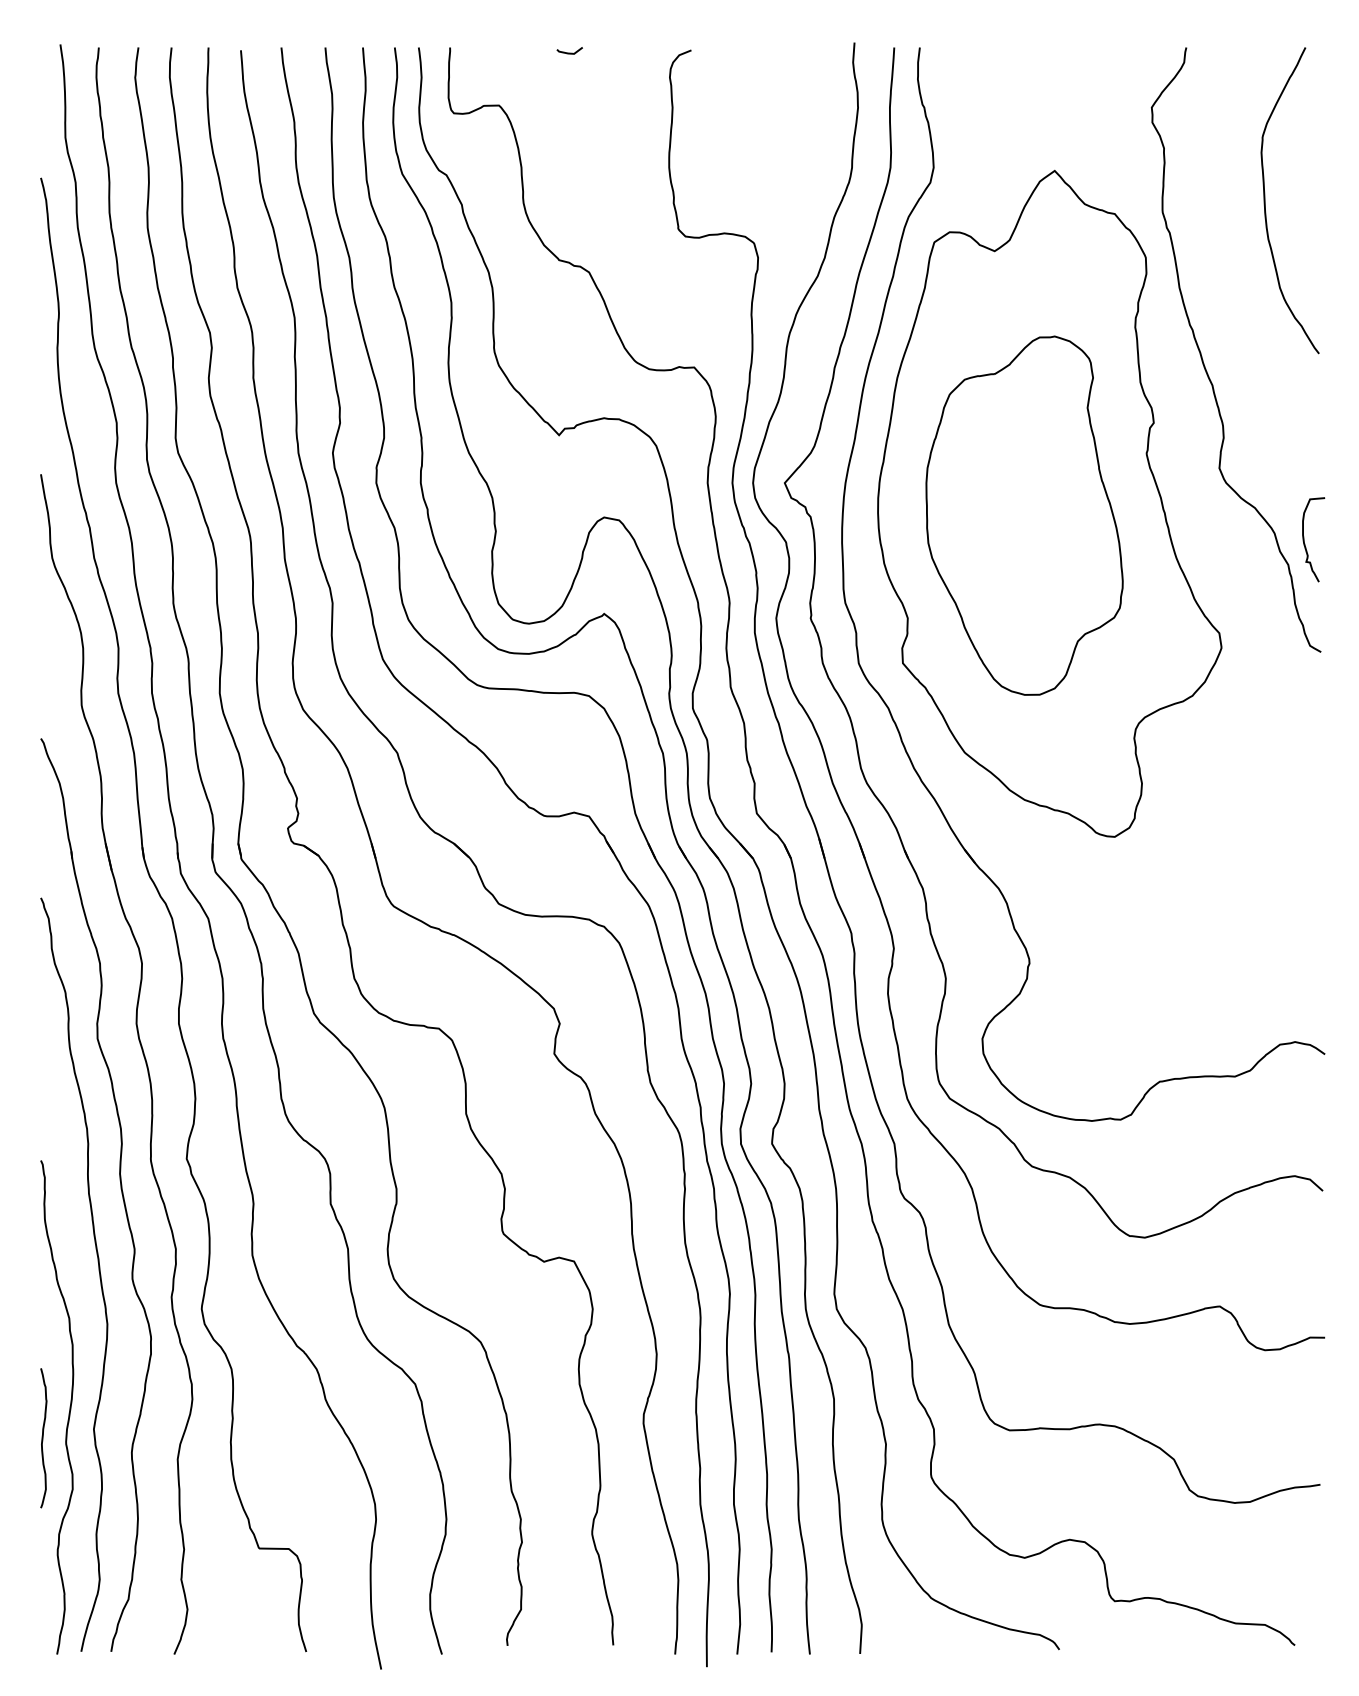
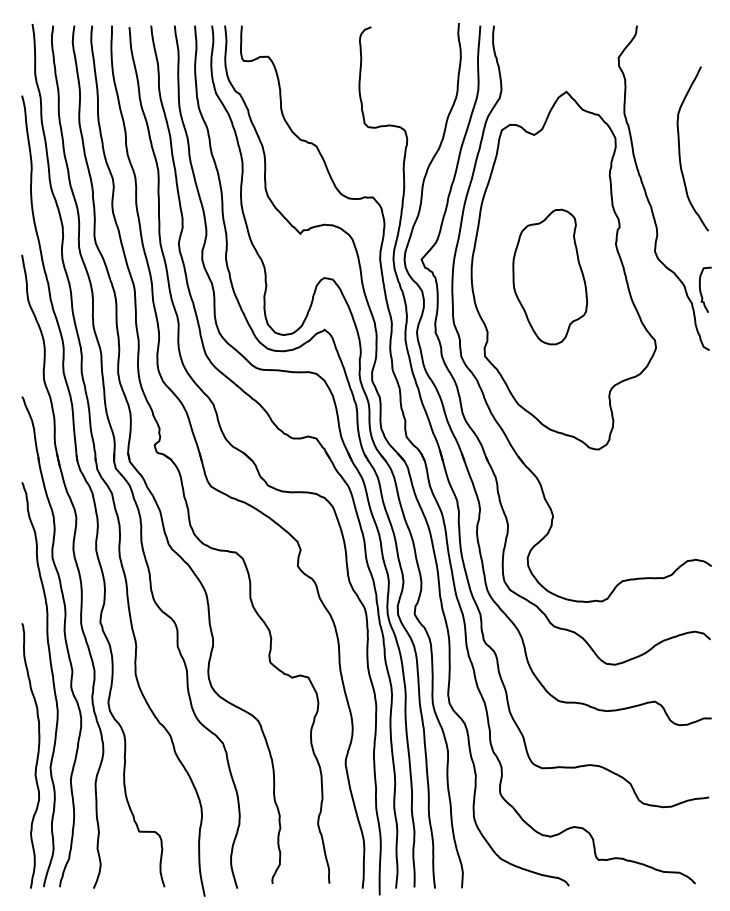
line: (566, 51) -> (304, 27), removed
curve: (1266, 199) -> (680, 148), moved
part: (1023, 514) -> (549, 276), size x0.7
curve: (43, 1438) -> (23, 772), removed

